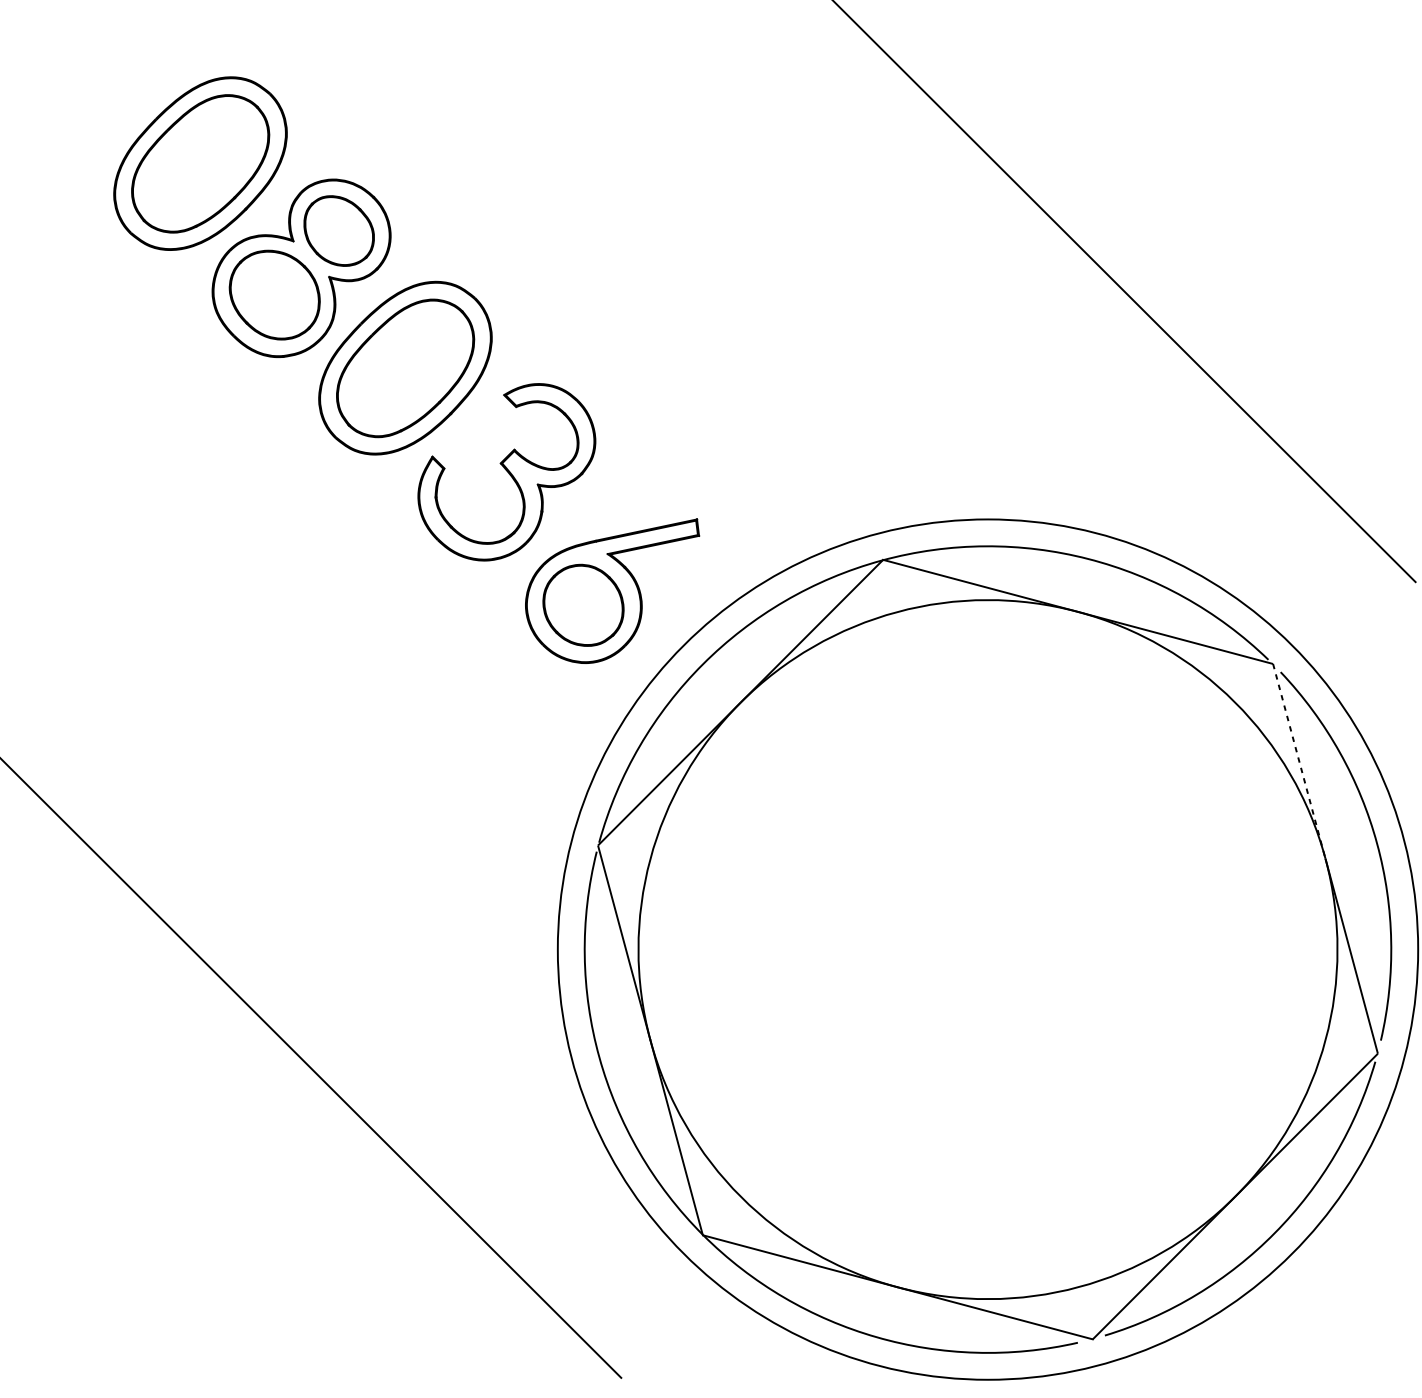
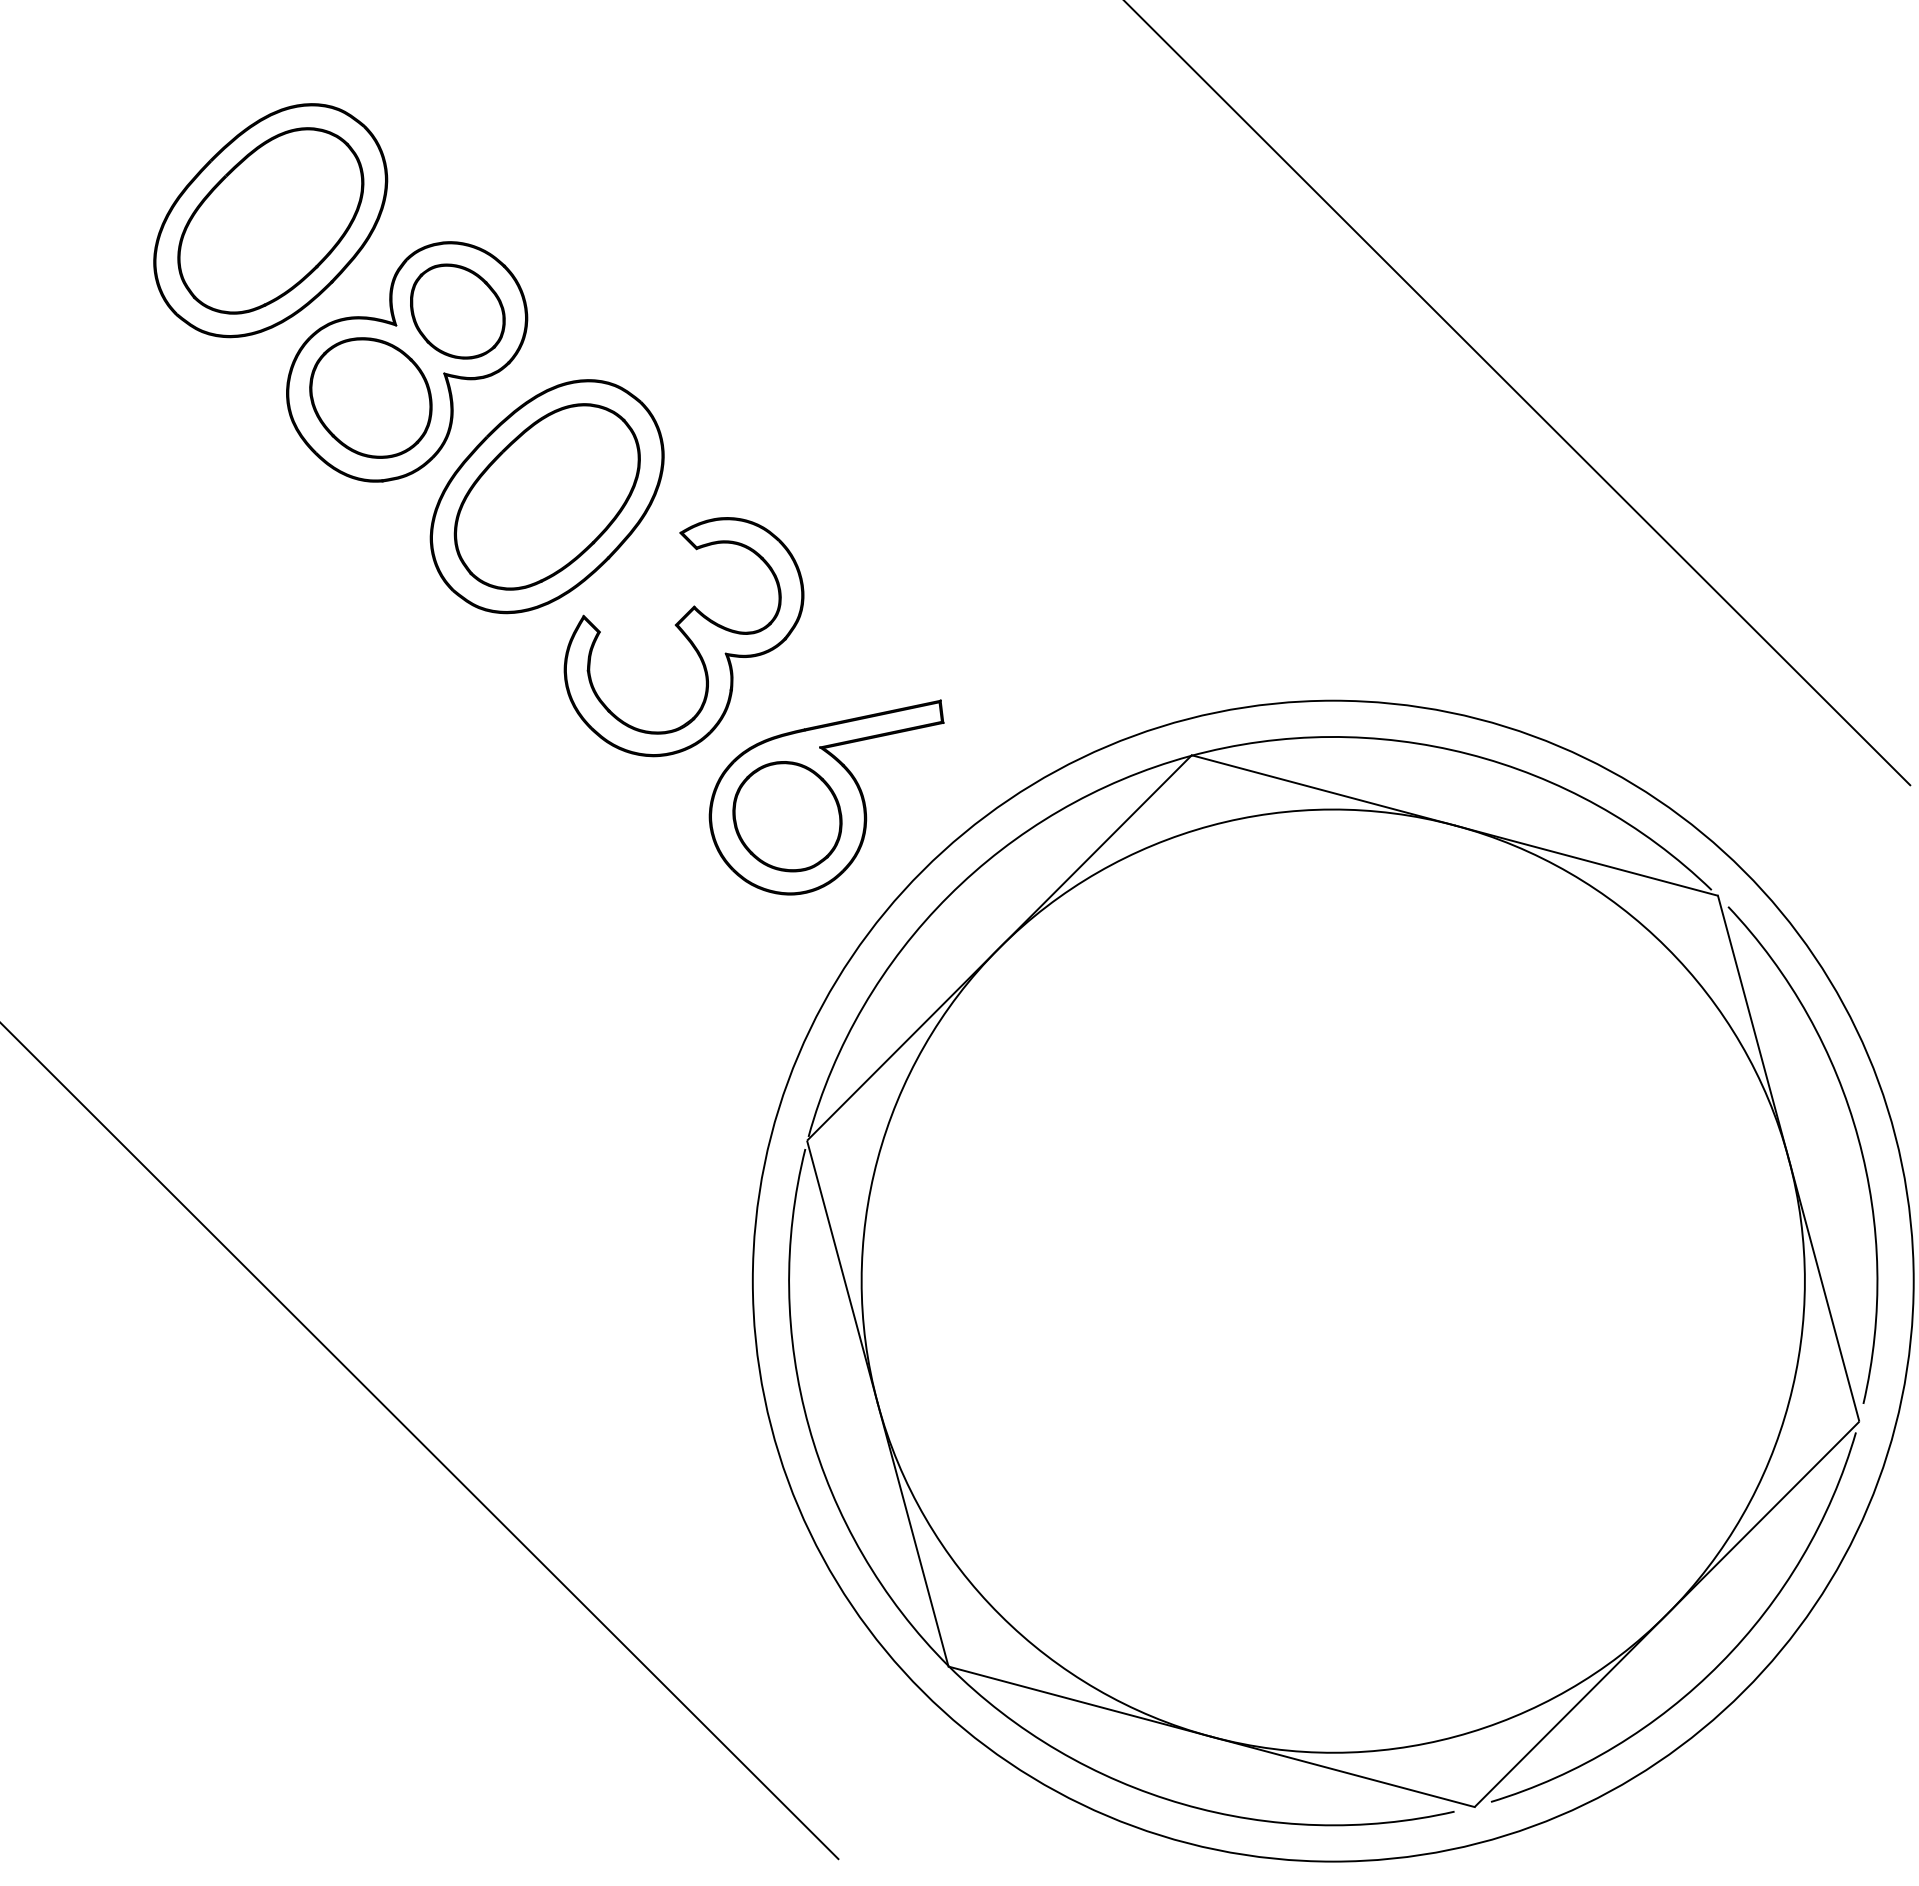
line: (1299, 761) -> (1753, 1027), dashed -> solid

